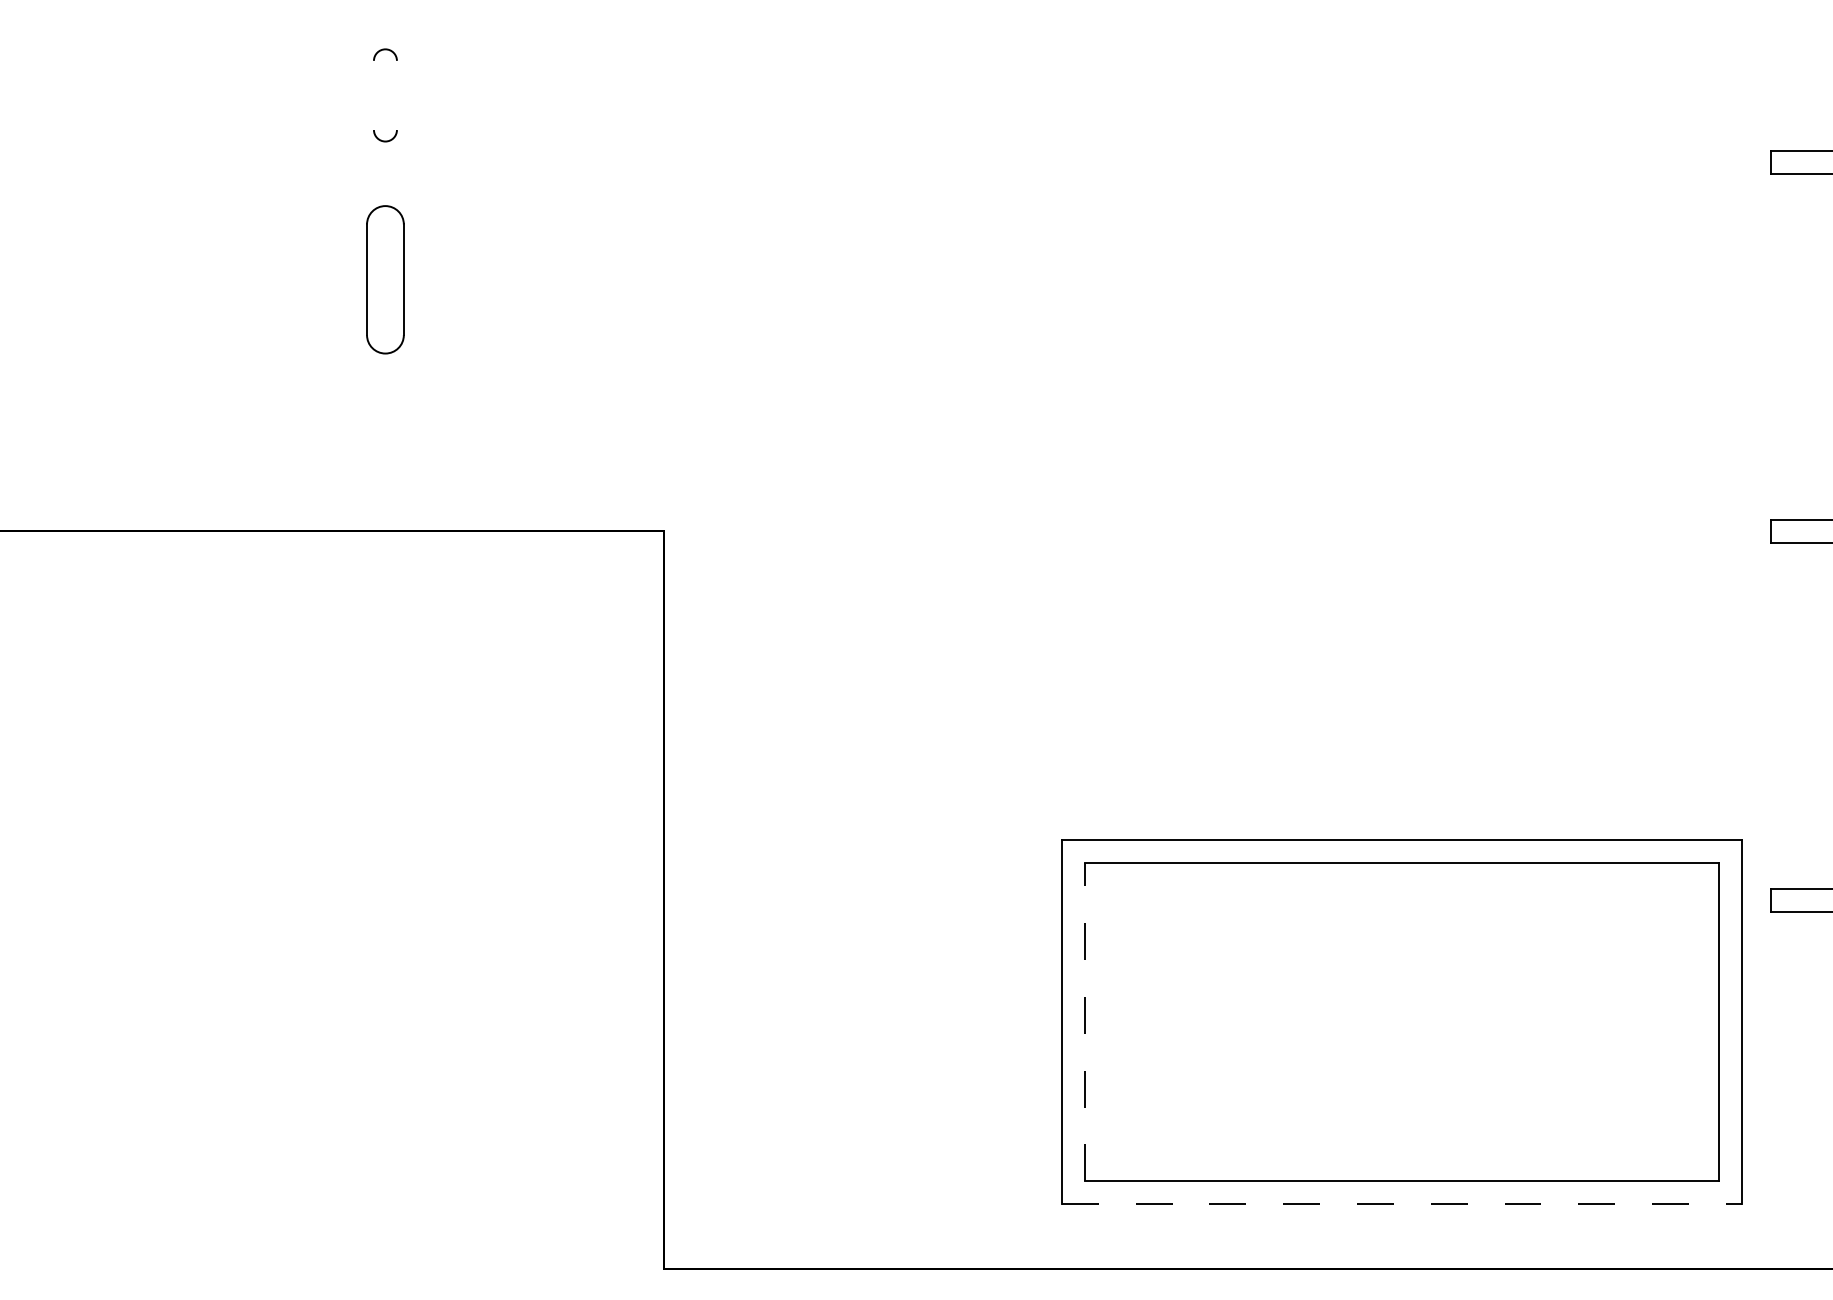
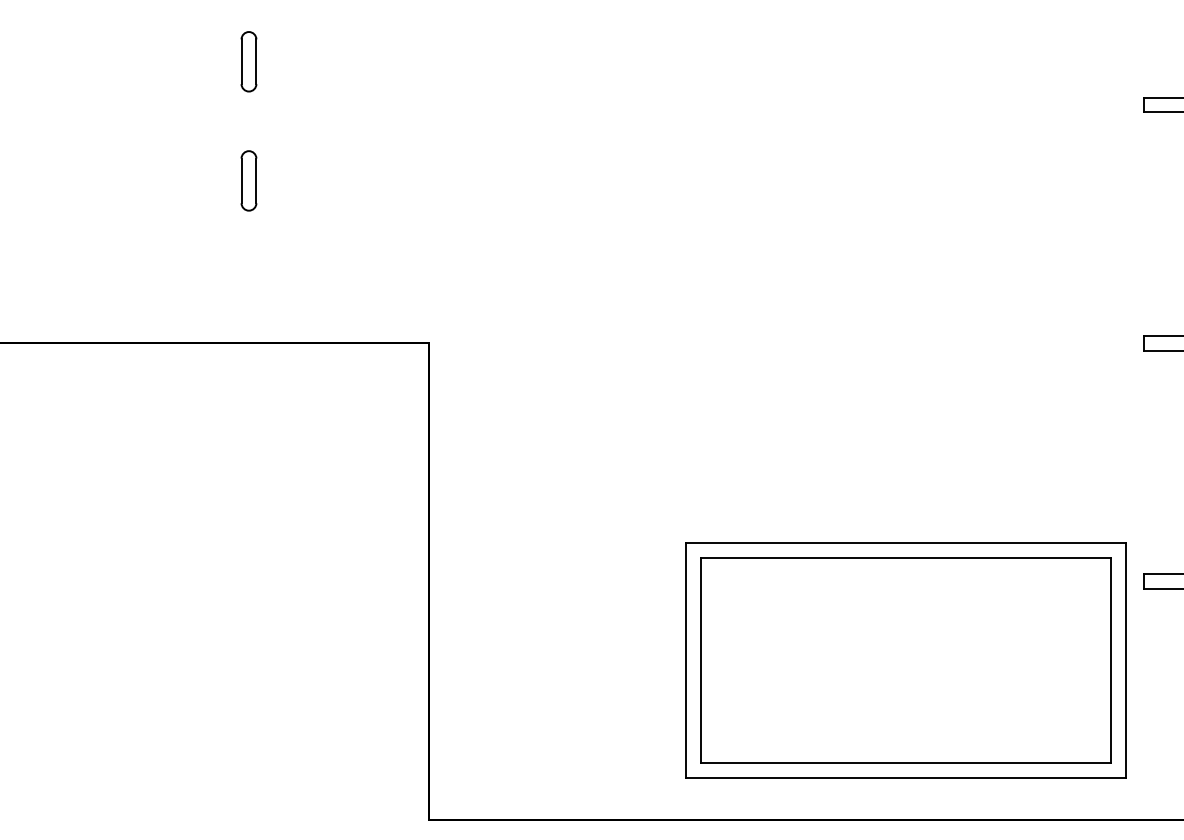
line: (373, 95) -> (241, 61), added
line: (397, 95) -> (256, 61), added
part: (384, 279) -> (248, 180), size x0.62
line: (1084, 1022) -> (700, 660), dashed -> solid
line: (1401, 1204) -> (905, 778), dashed -> solid

